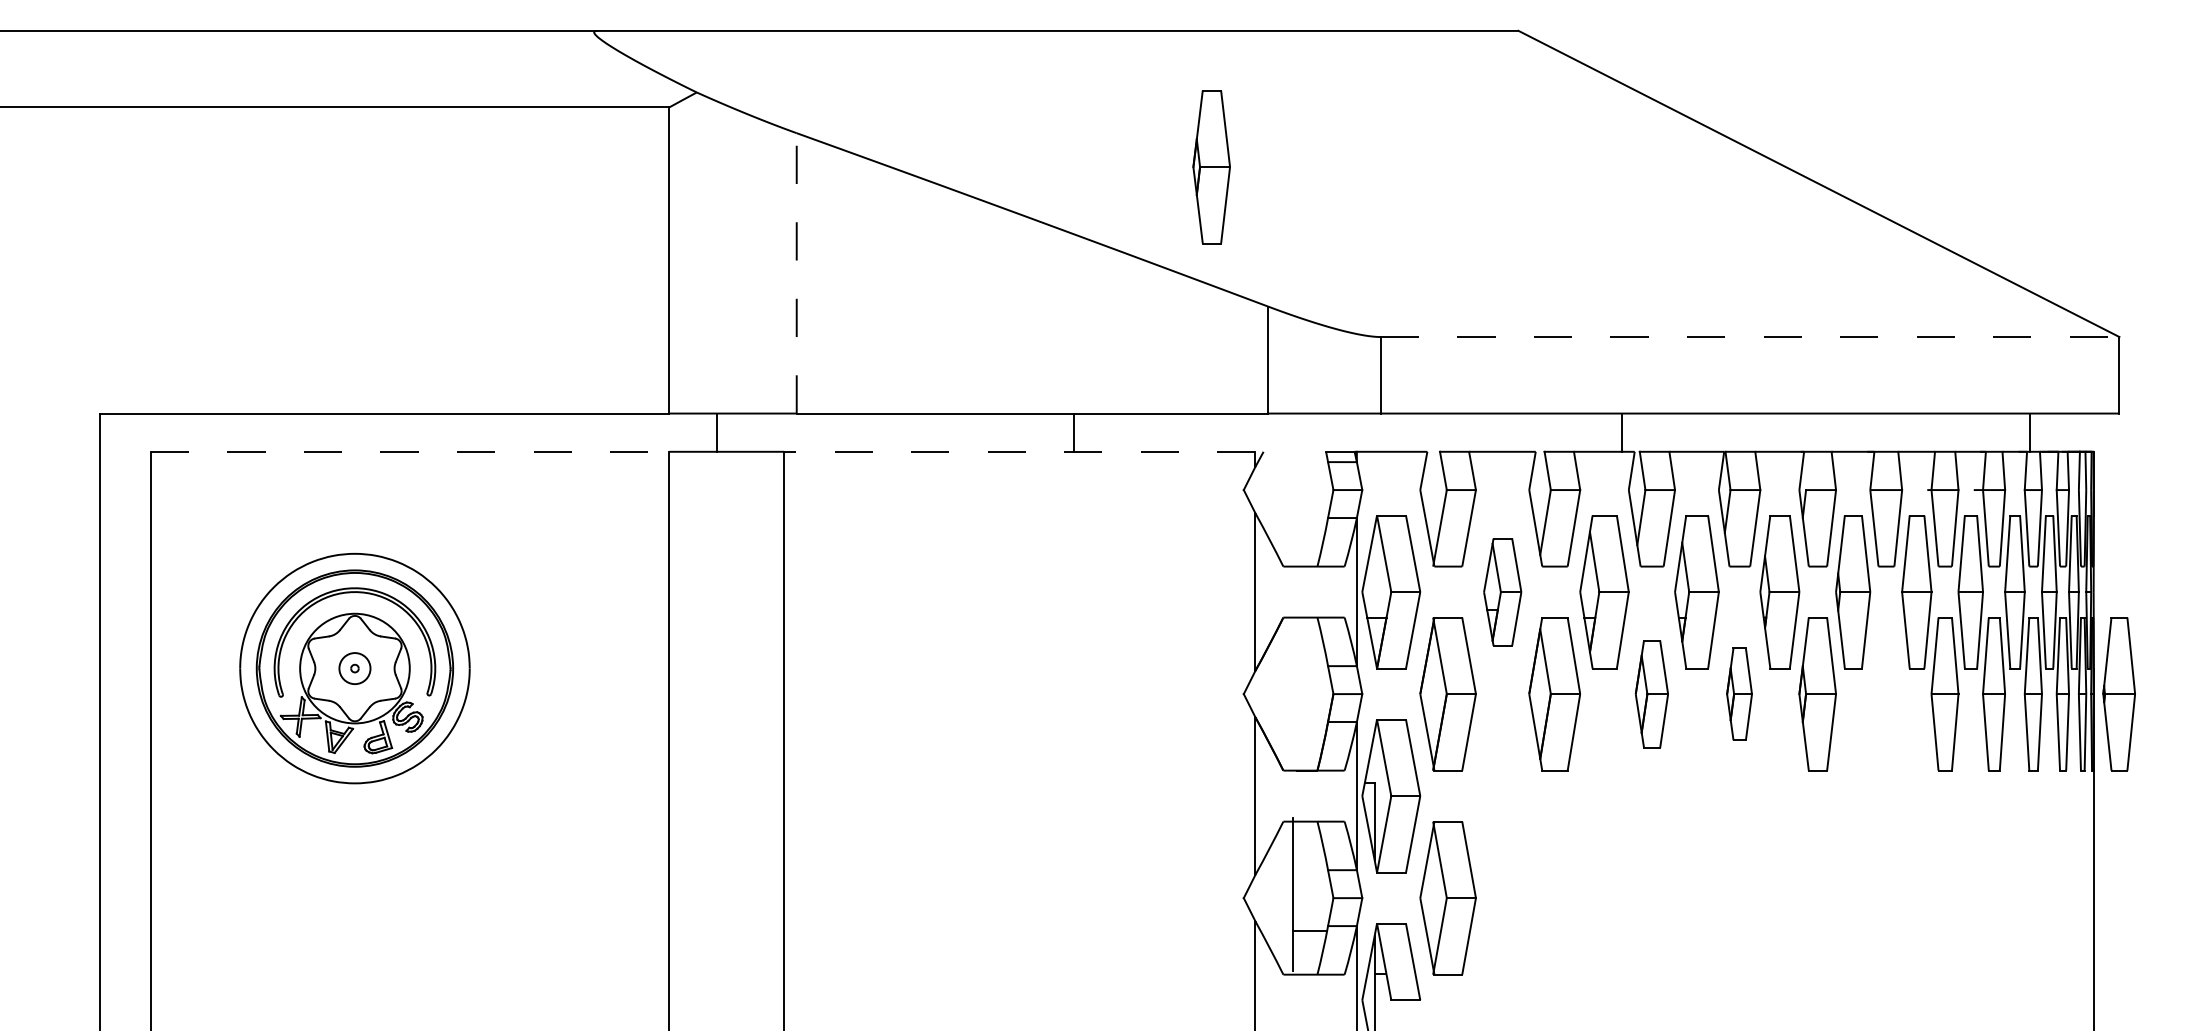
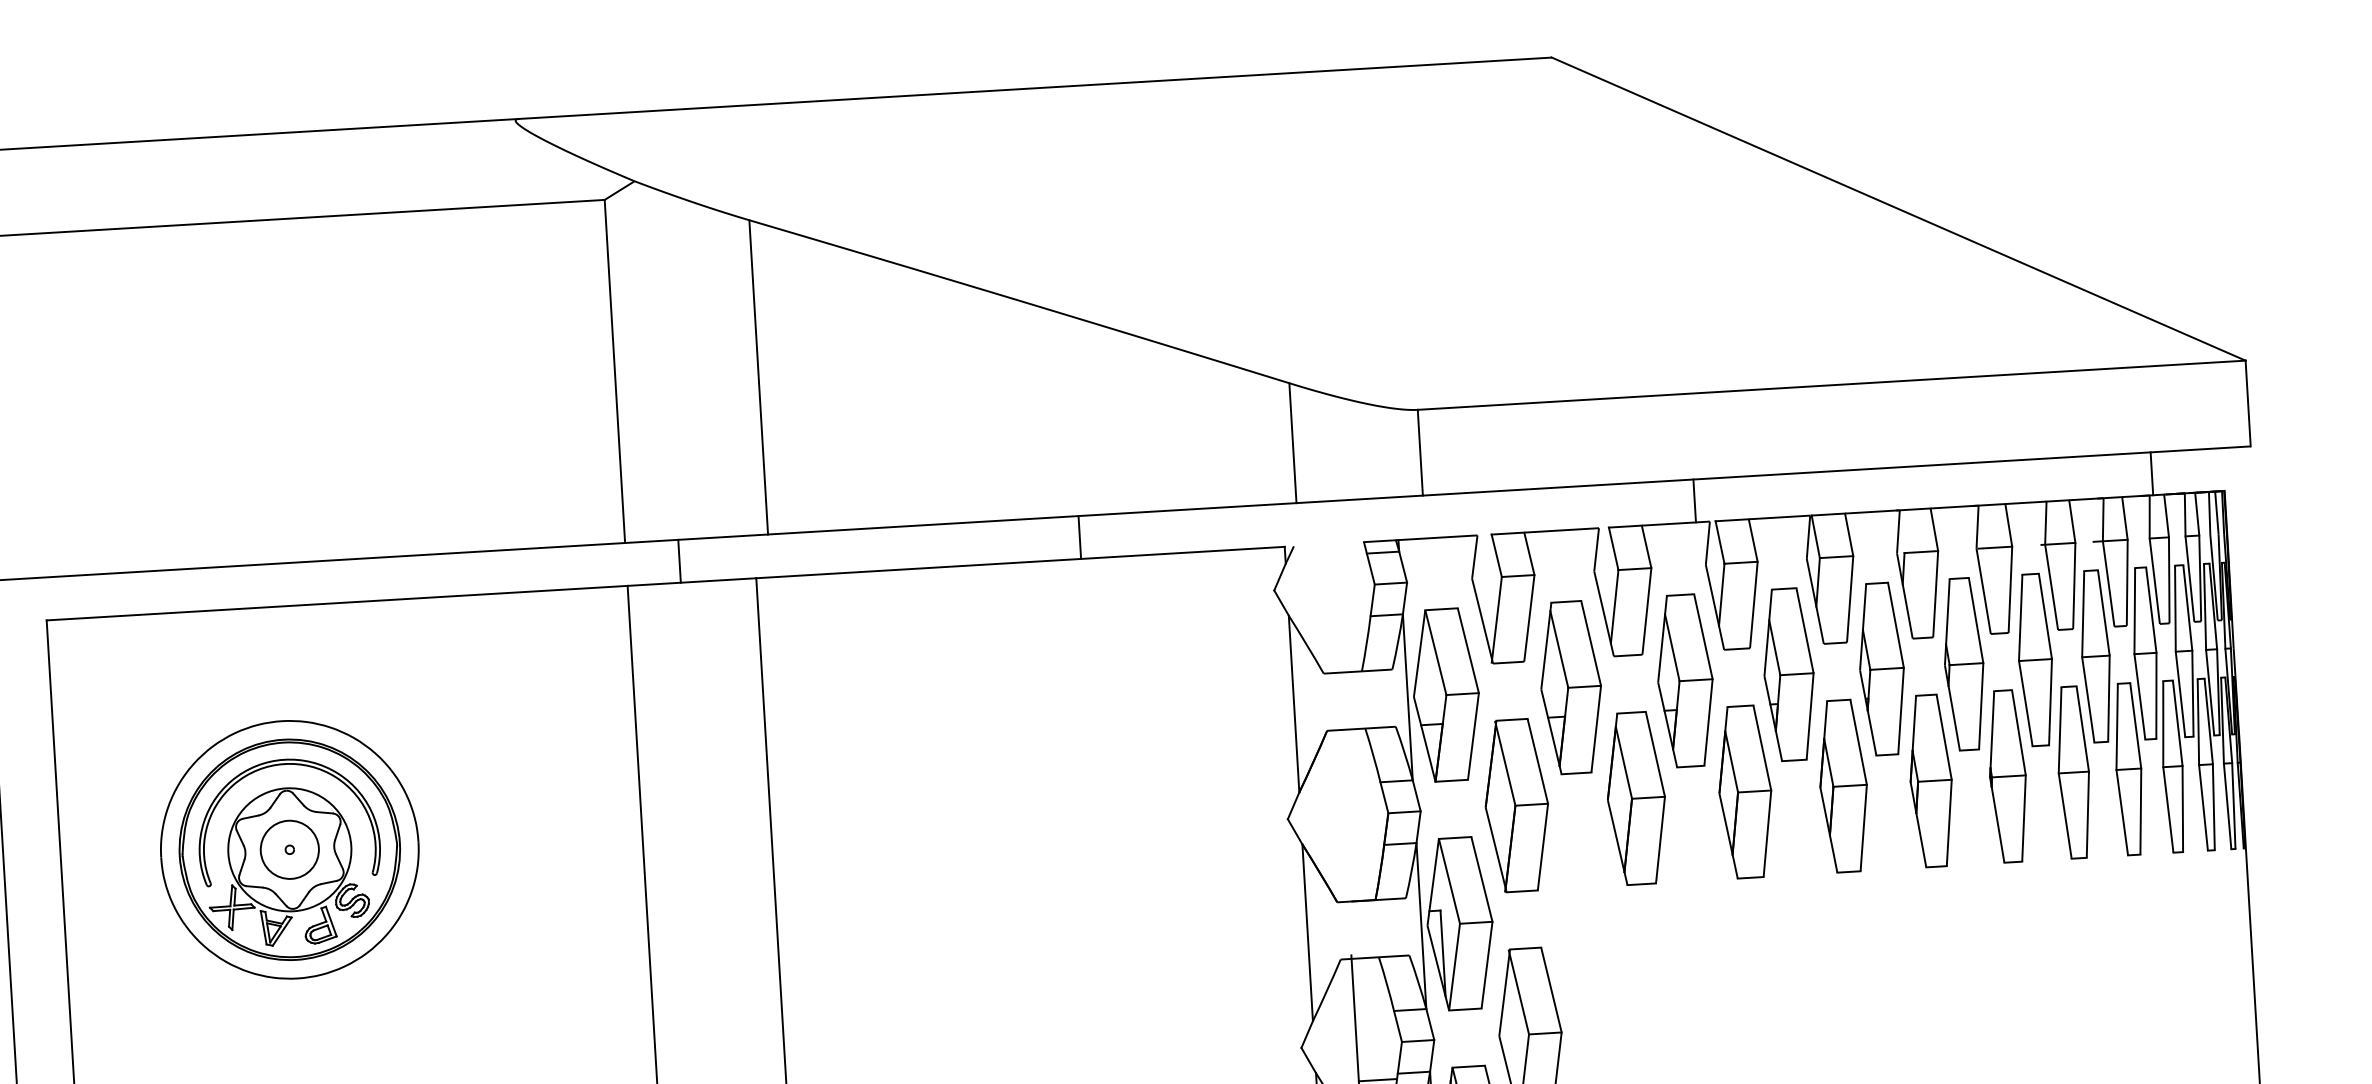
part: (1211, 167) -> (1216, 231), removed
line: (796, 272) -> (758, 376), dashed -> solid
line: (1750, 337) -> (1832, 385), dashed -> solid
line: (410, 451) -> (337, 602), dashed -> solid
line: (1019, 451) -> (1020, 562), dashed -> solid
part: (1502, 592) -> (1571, 688), size x1.43
circle: (354, 668) -> (289, 849), size x1.67
part: (1651, 694) -> (1744, 792), size x1.43
part: (1739, 694) -> (1843, 786), size x1.67
part: (2118, 694) -> (2007, 776), moved

